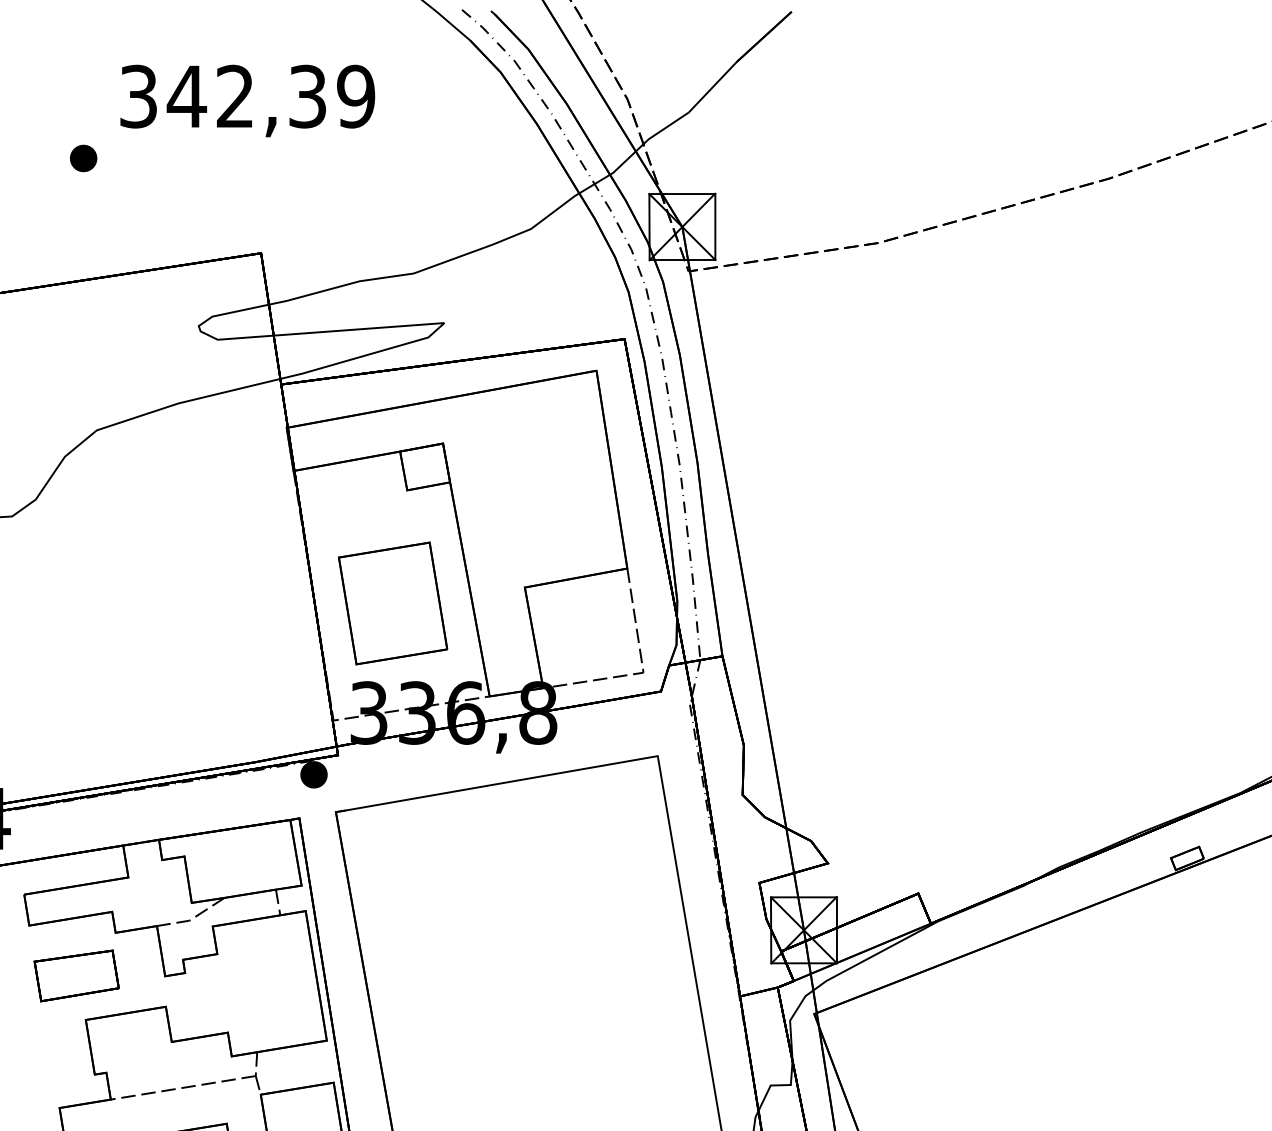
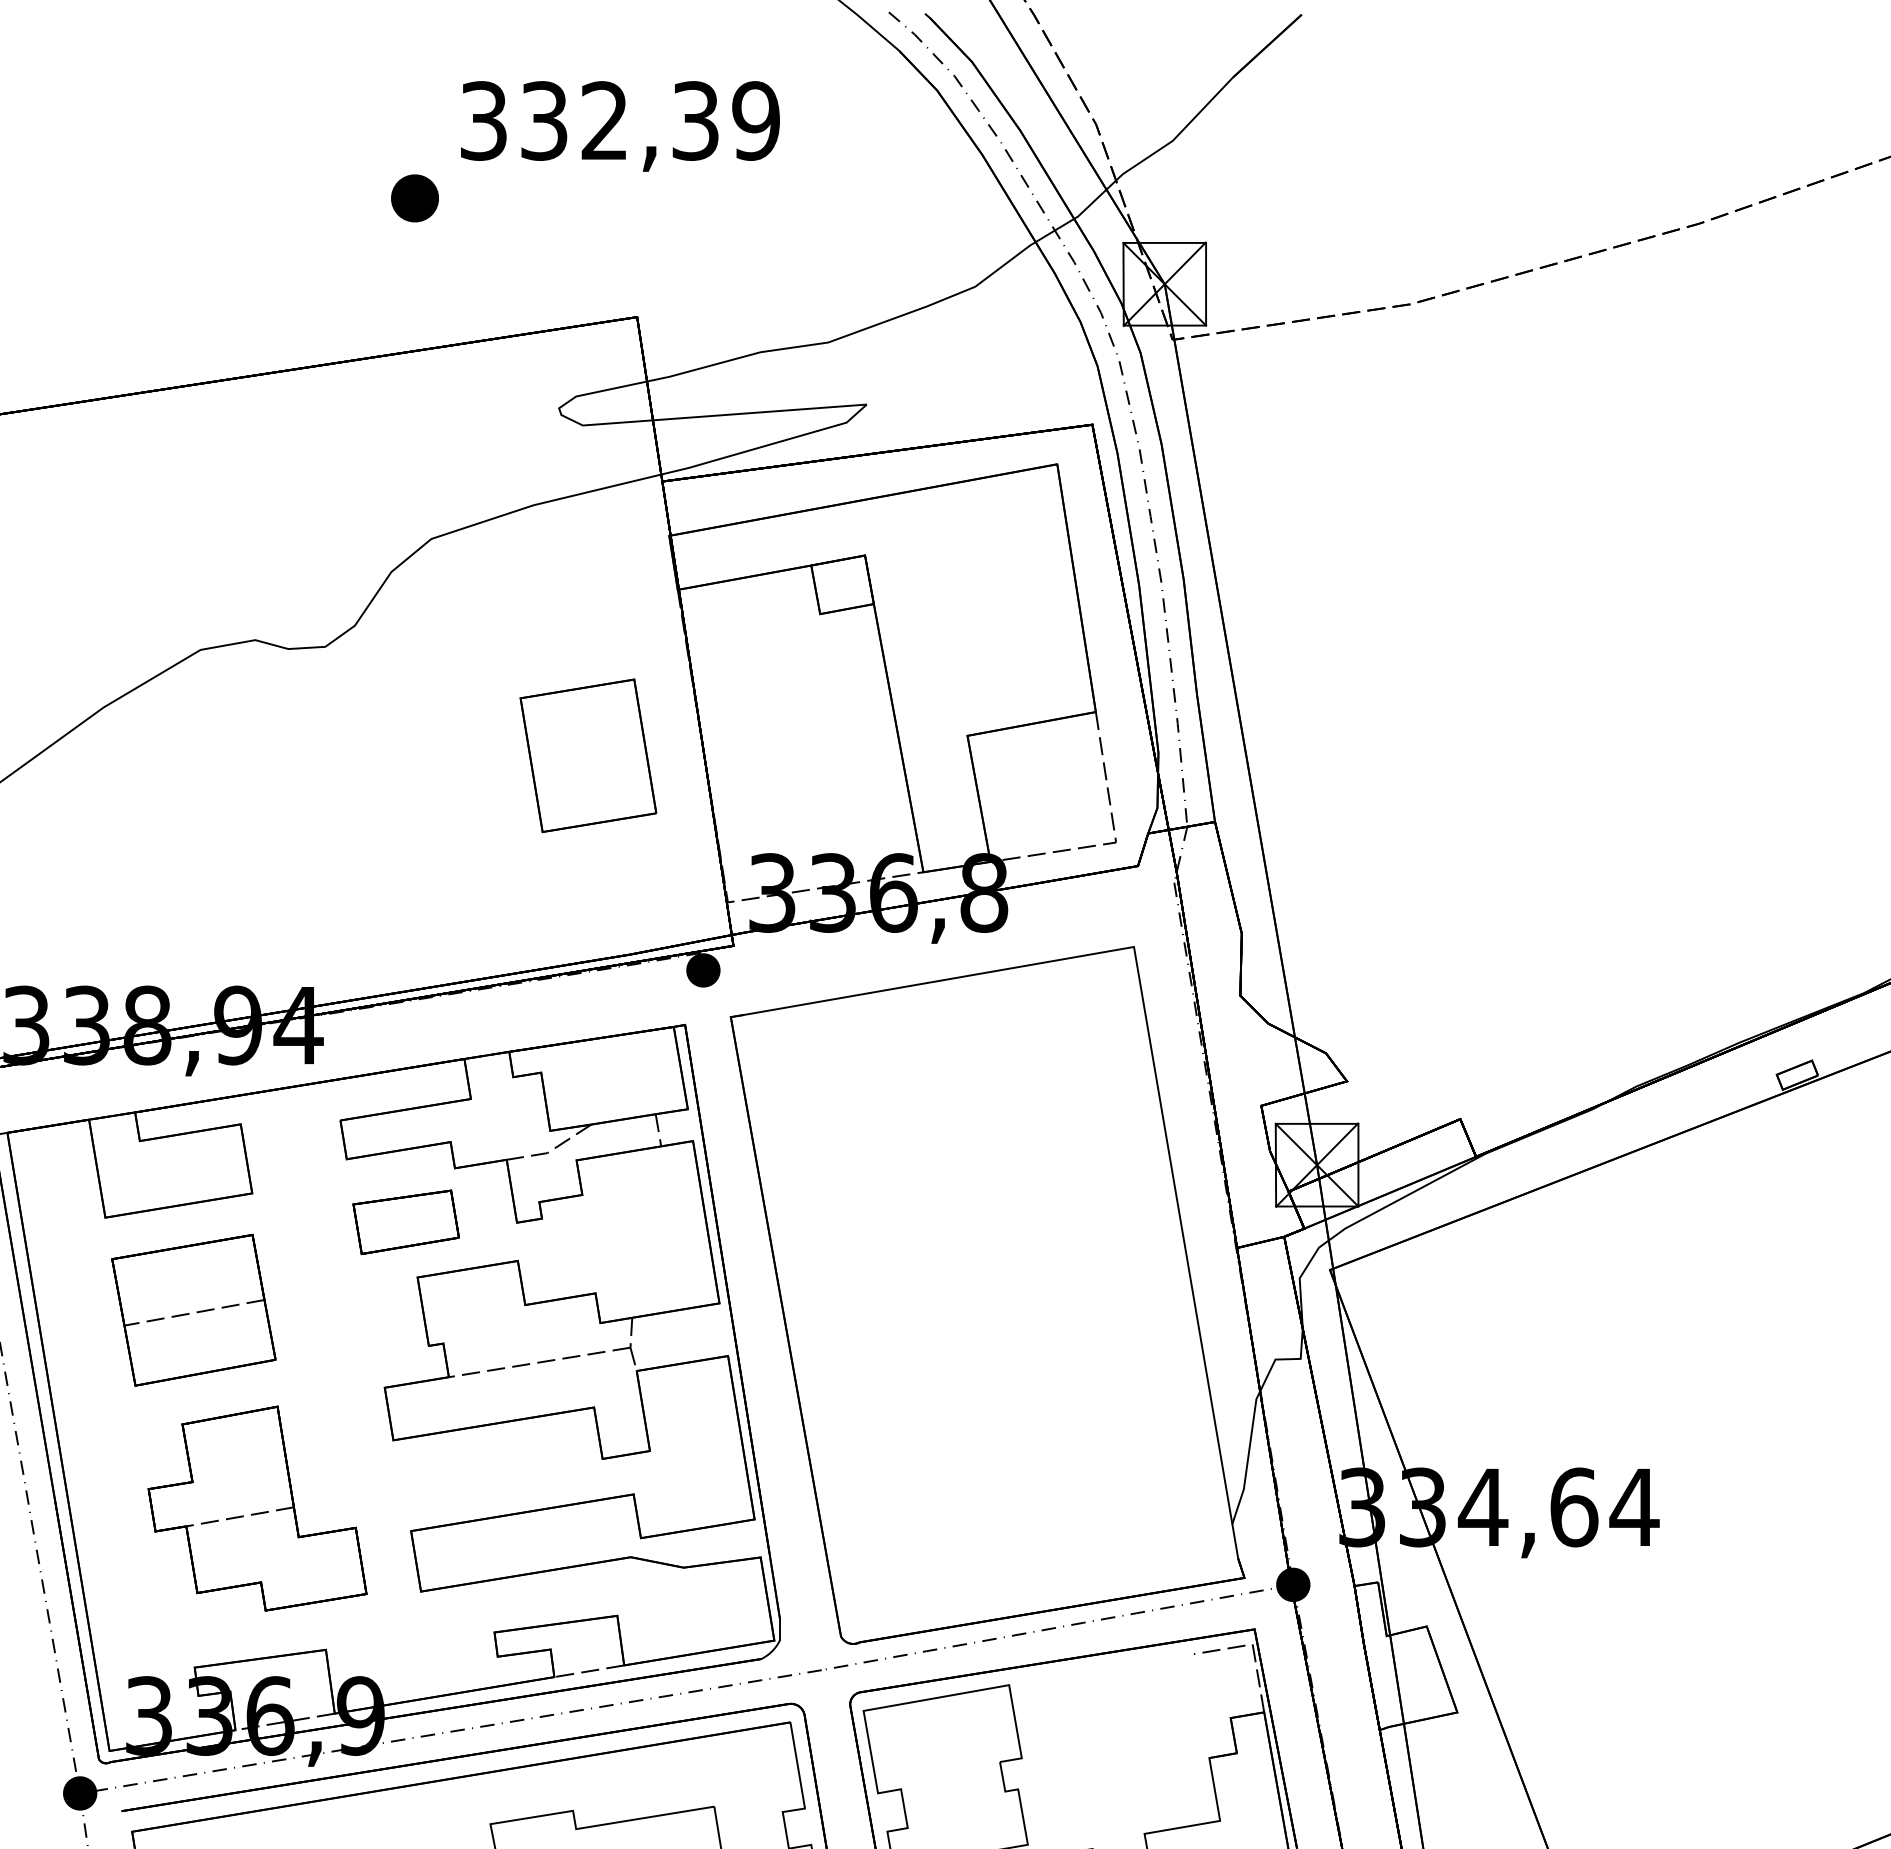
text: (187, 96) -> (544, 120), 342,39 -> 332,39
part: (83, 158) -> (414, 198), size x1.4
part: (393, 603) -> (588, 755), moved

